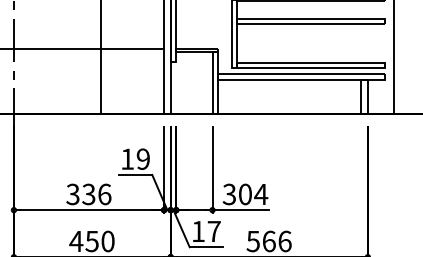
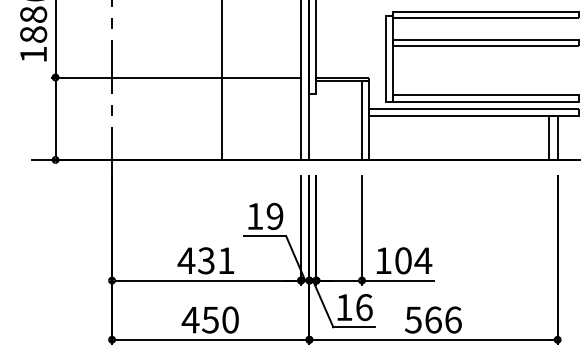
text: (88, 194) -> (205, 260), 336 -> 431
text: (229, 194) -> (383, 260), 304 -> 104
text: (214, 231) -> (364, 307), 17 -> 16

